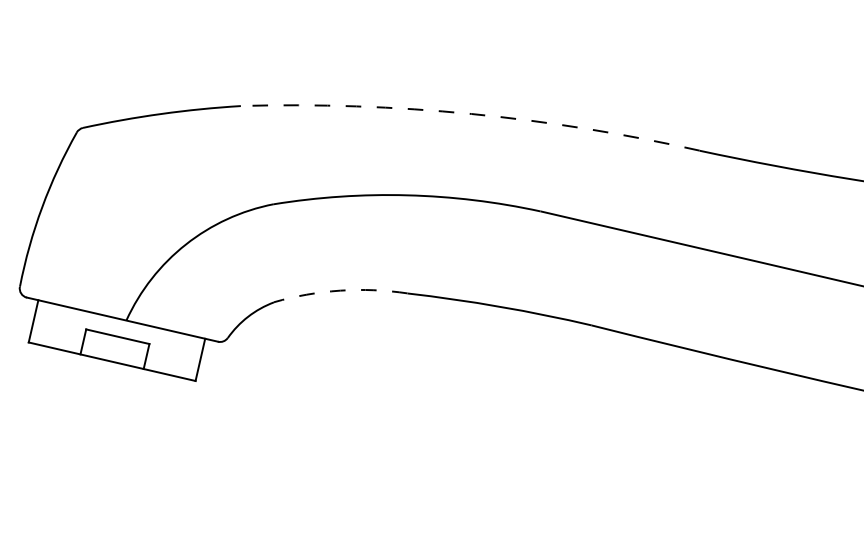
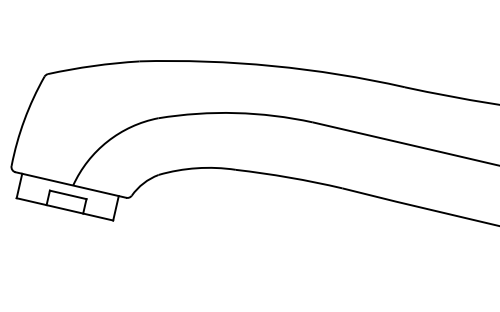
arc: (470, 114) -> (272, 66), dashed -> solid
arc: (339, 291) -> (196, 168), dashed -> solid

